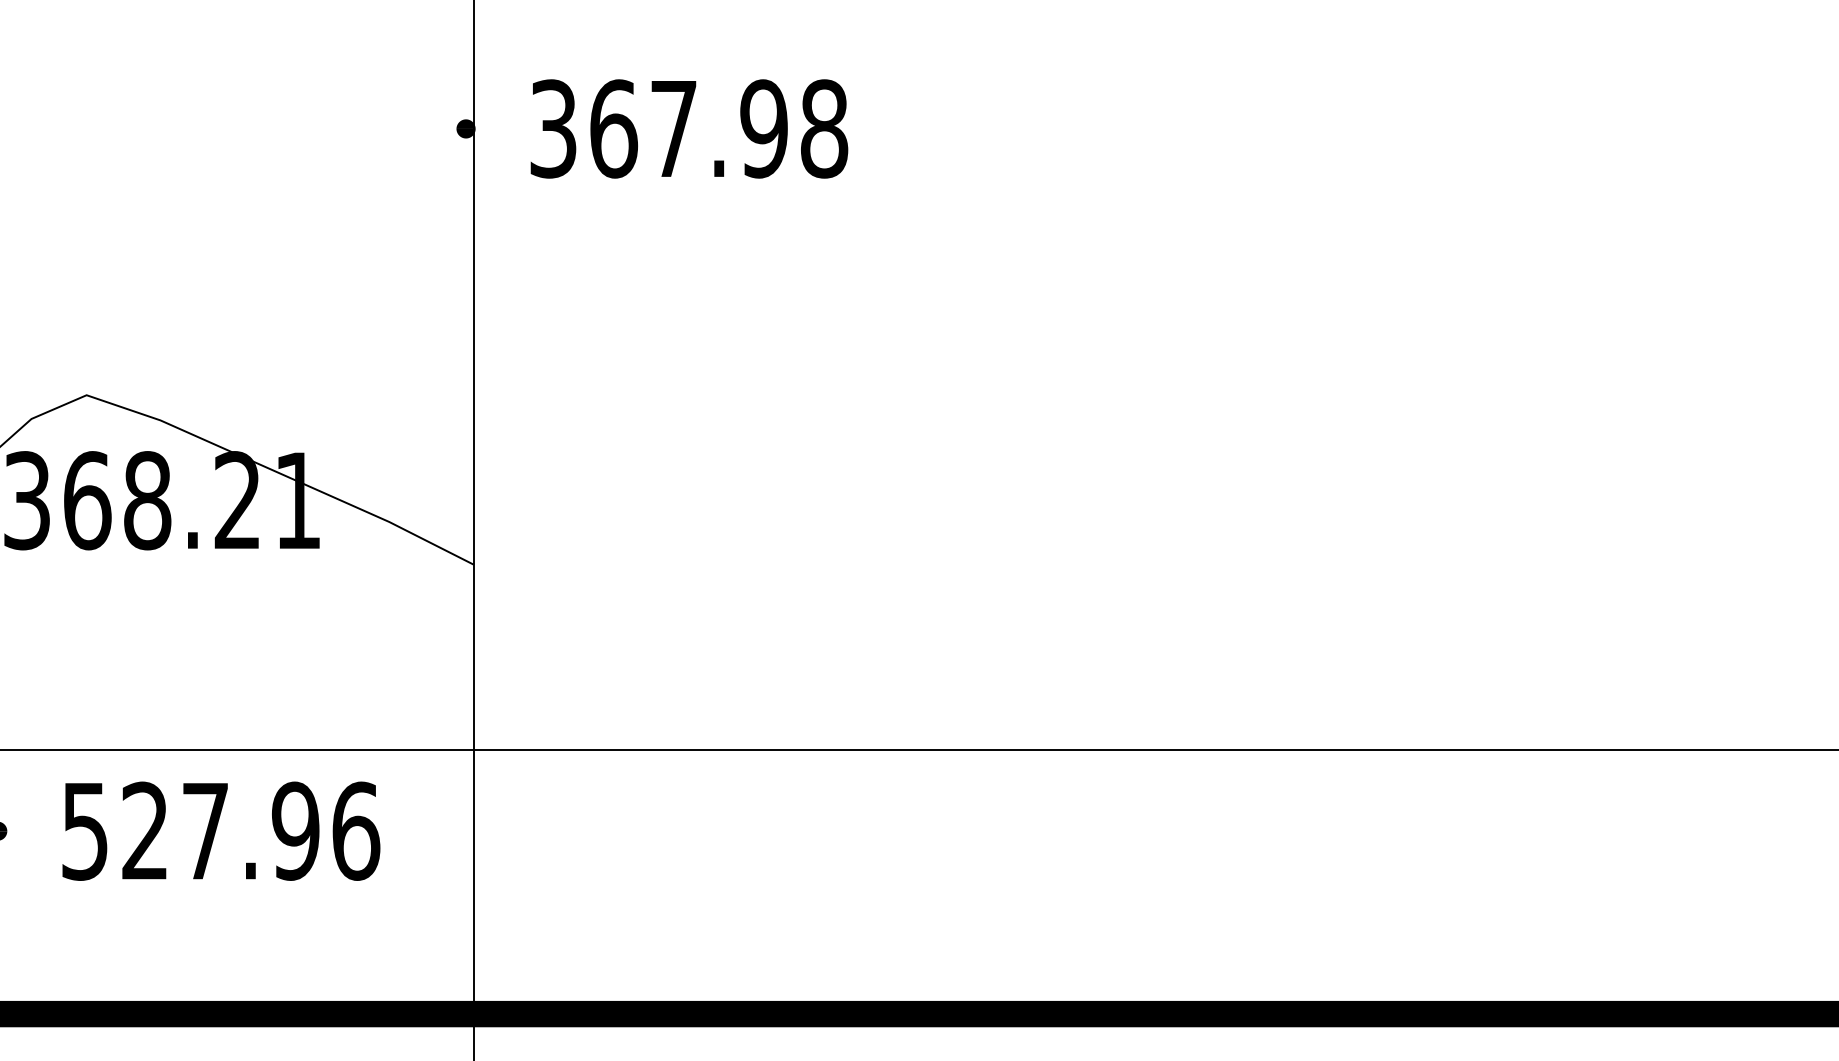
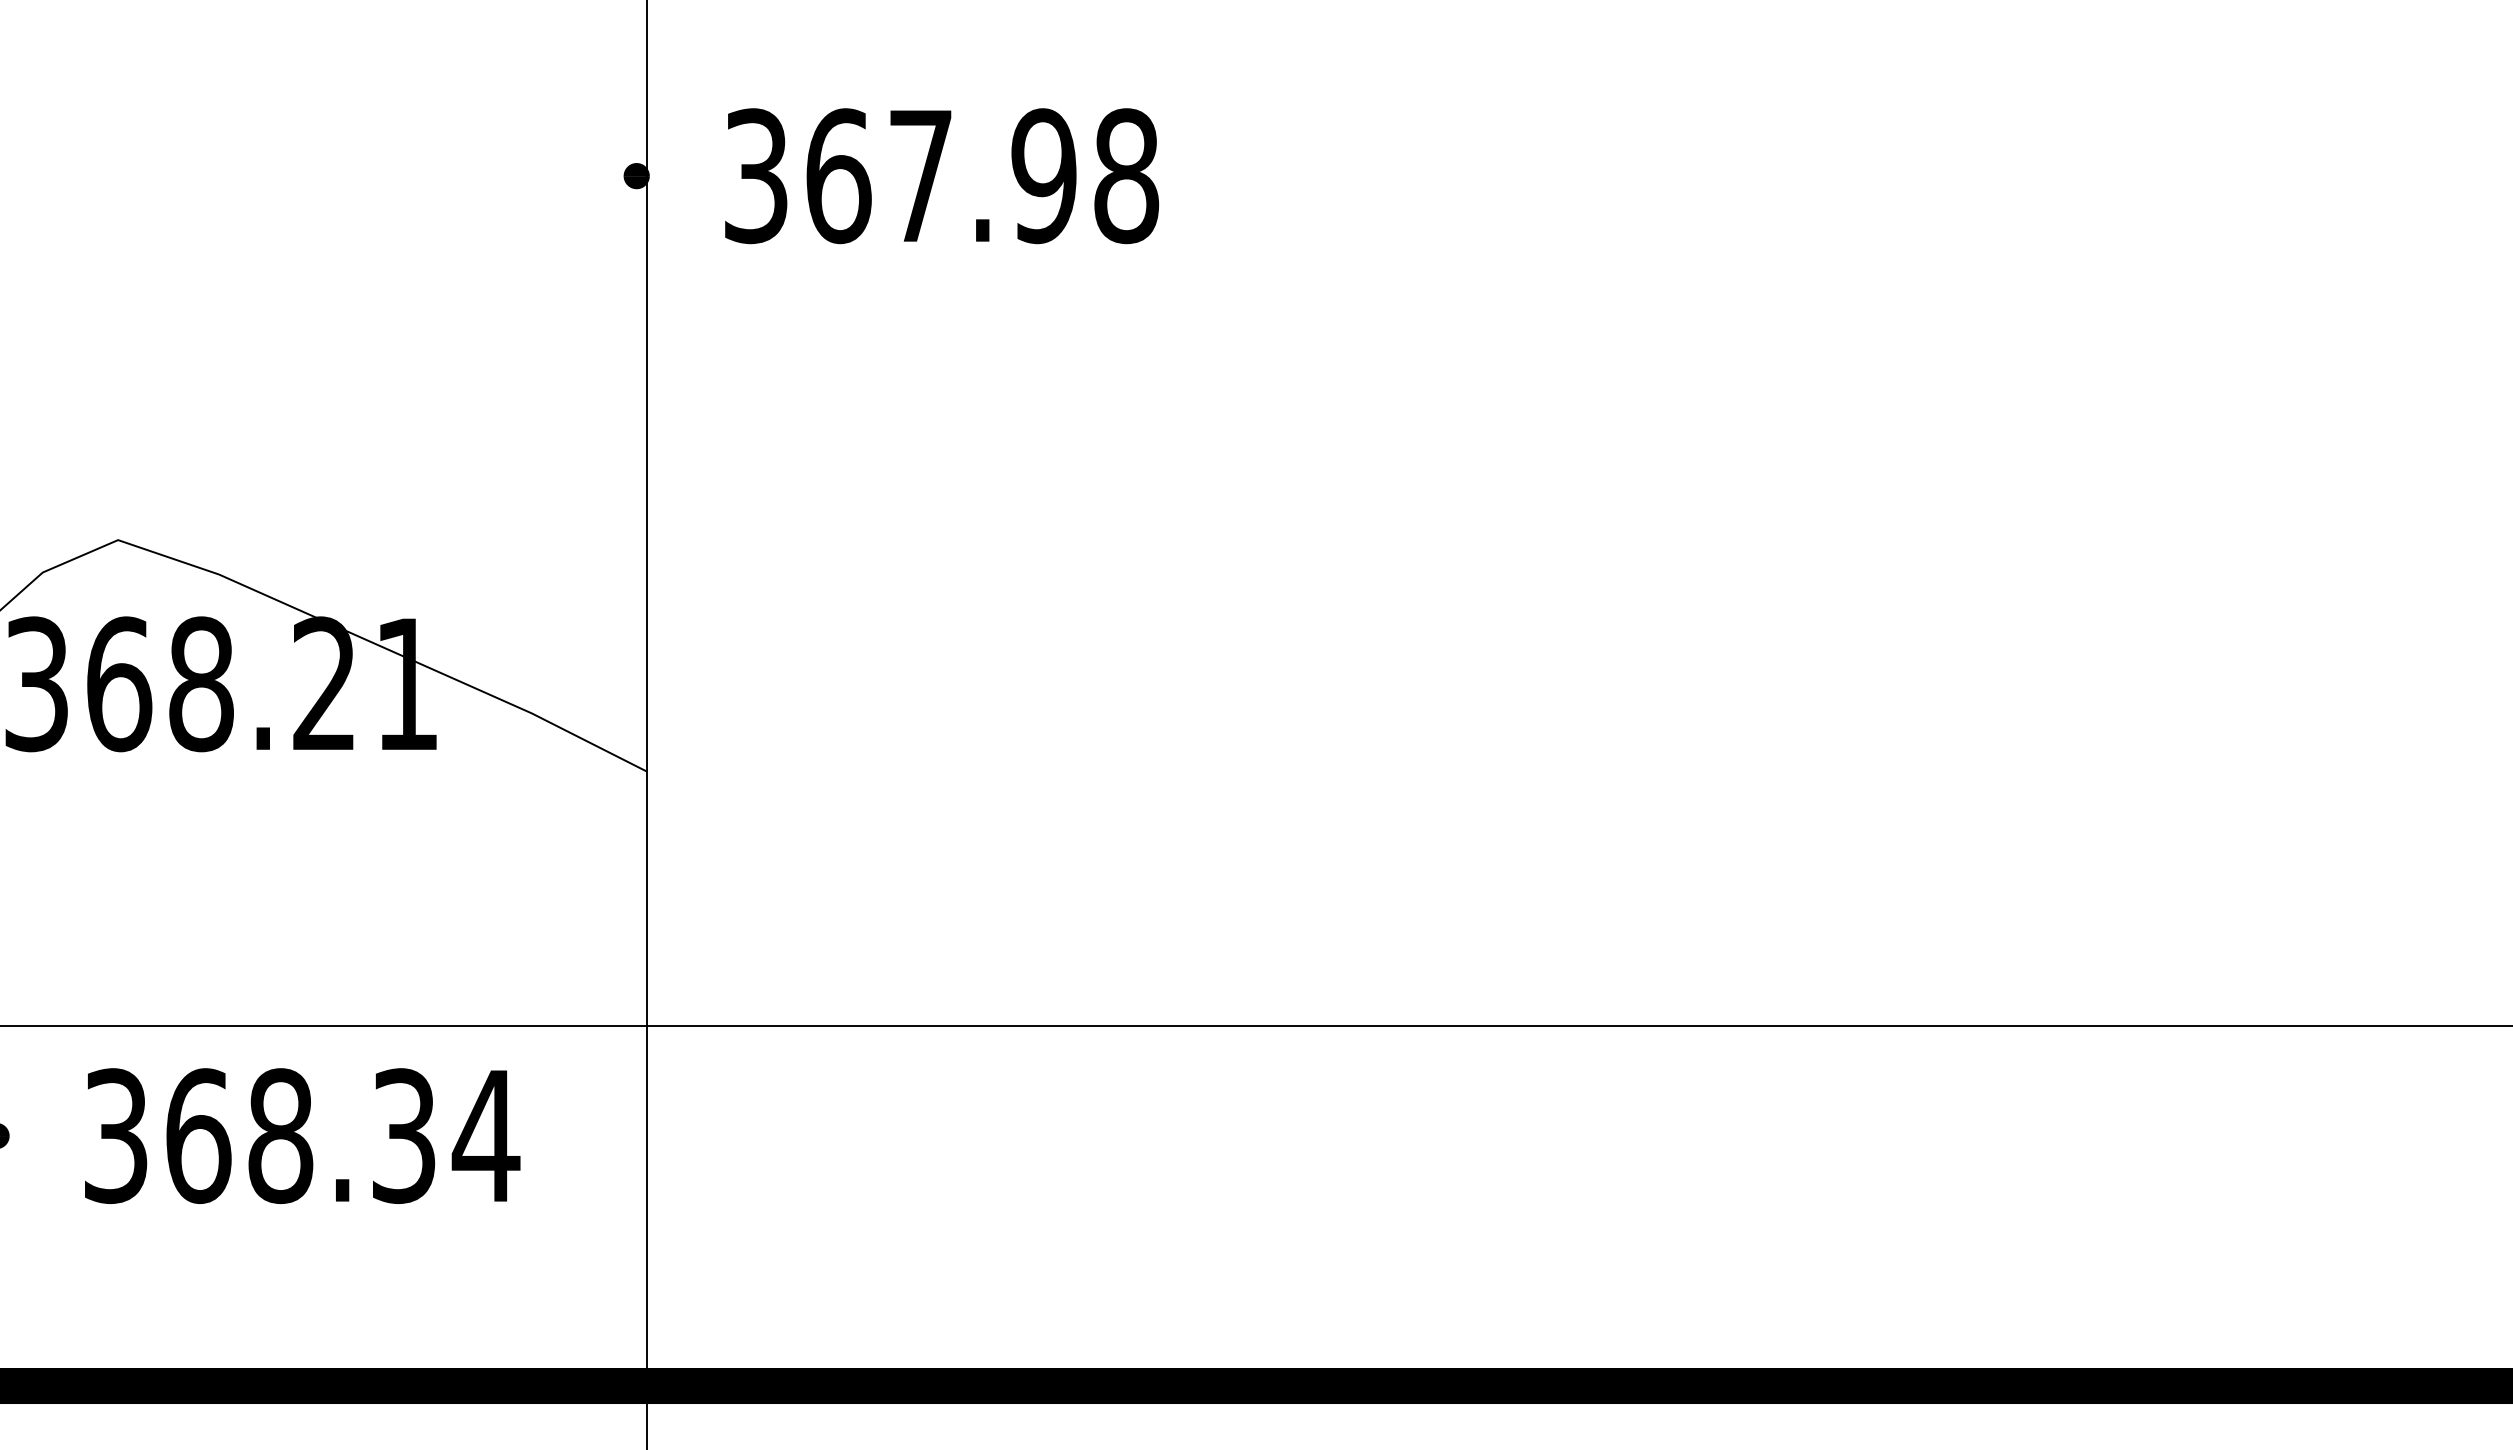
text: (221, 830) -> (302, 1135), 527.96 -> 368.34

